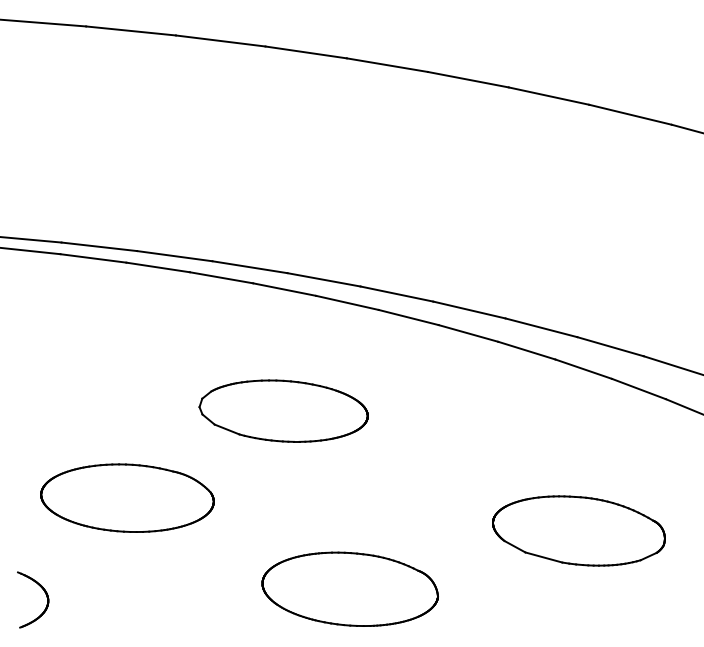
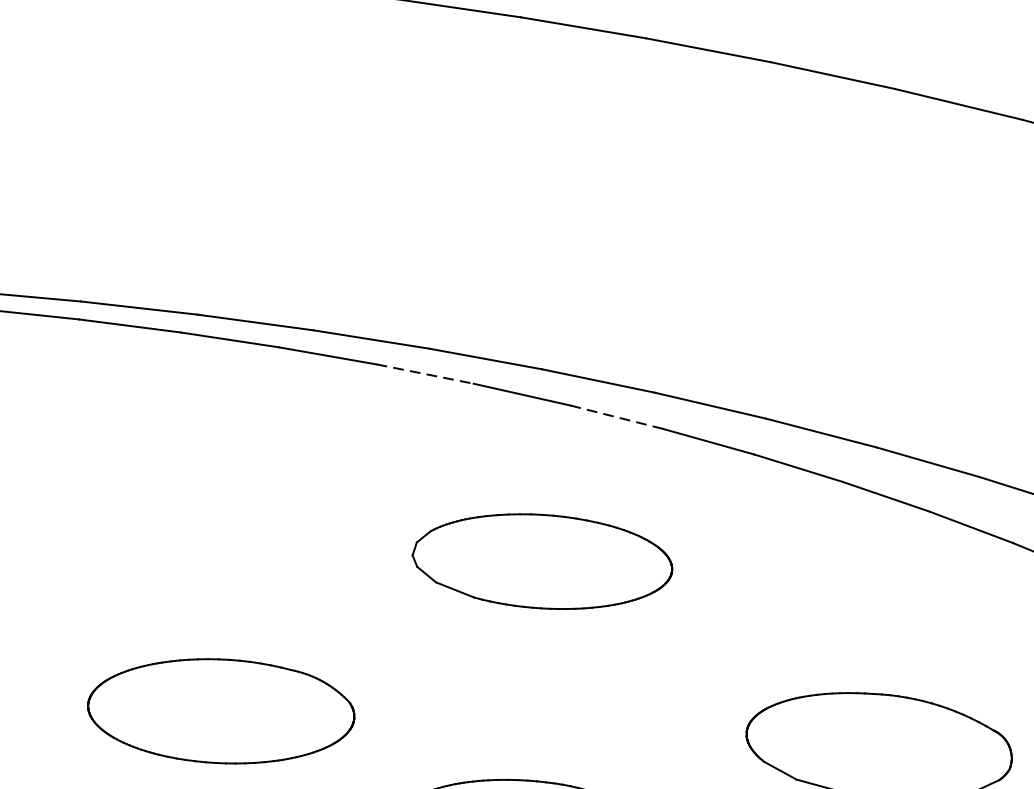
line: (285, 289) -> (426, 373), solid -> dashed
line: (408, 317) -> (616, 417), solid -> dashed
part: (283, 410) -> (542, 560), moved
part: (127, 497) -> (221, 710), moved

